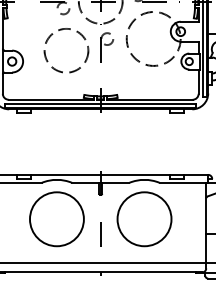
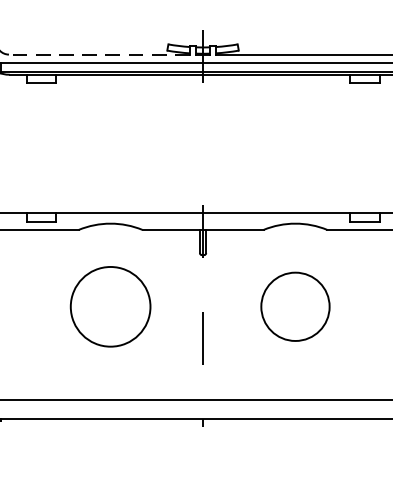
line: (51, 99) -> (99, 54), solid -> dashed
circle: (56, 219) -> (109, 307), size x0.7
circle: (144, 219) -> (295, 307), size x0.6

